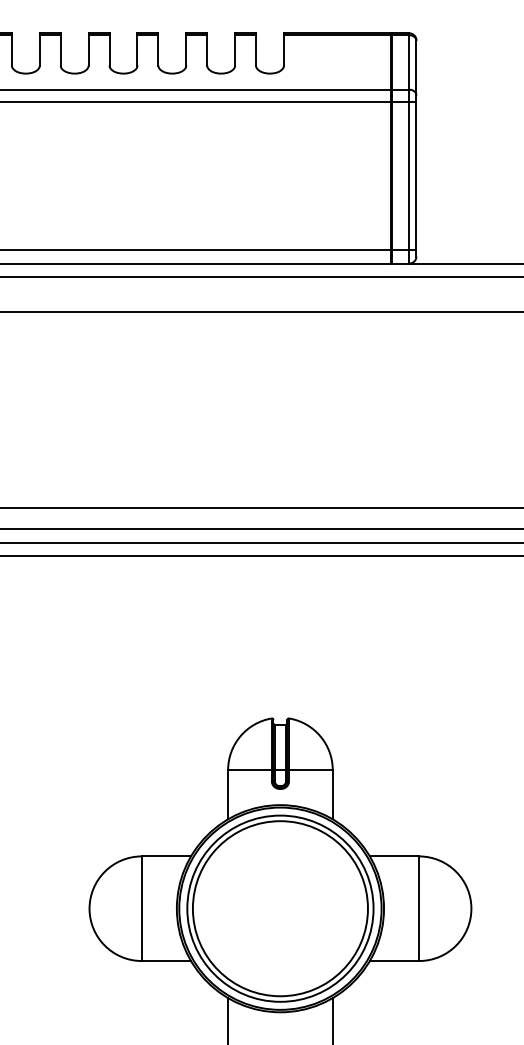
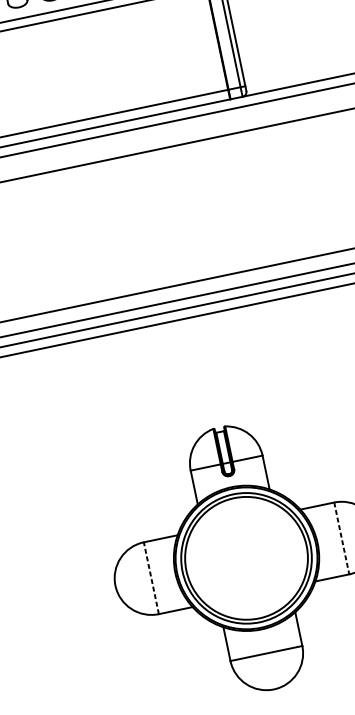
line: (141, 908) -> (151, 578), solid -> dashed
line: (419, 909) -> (342, 538), solid -> dashed

